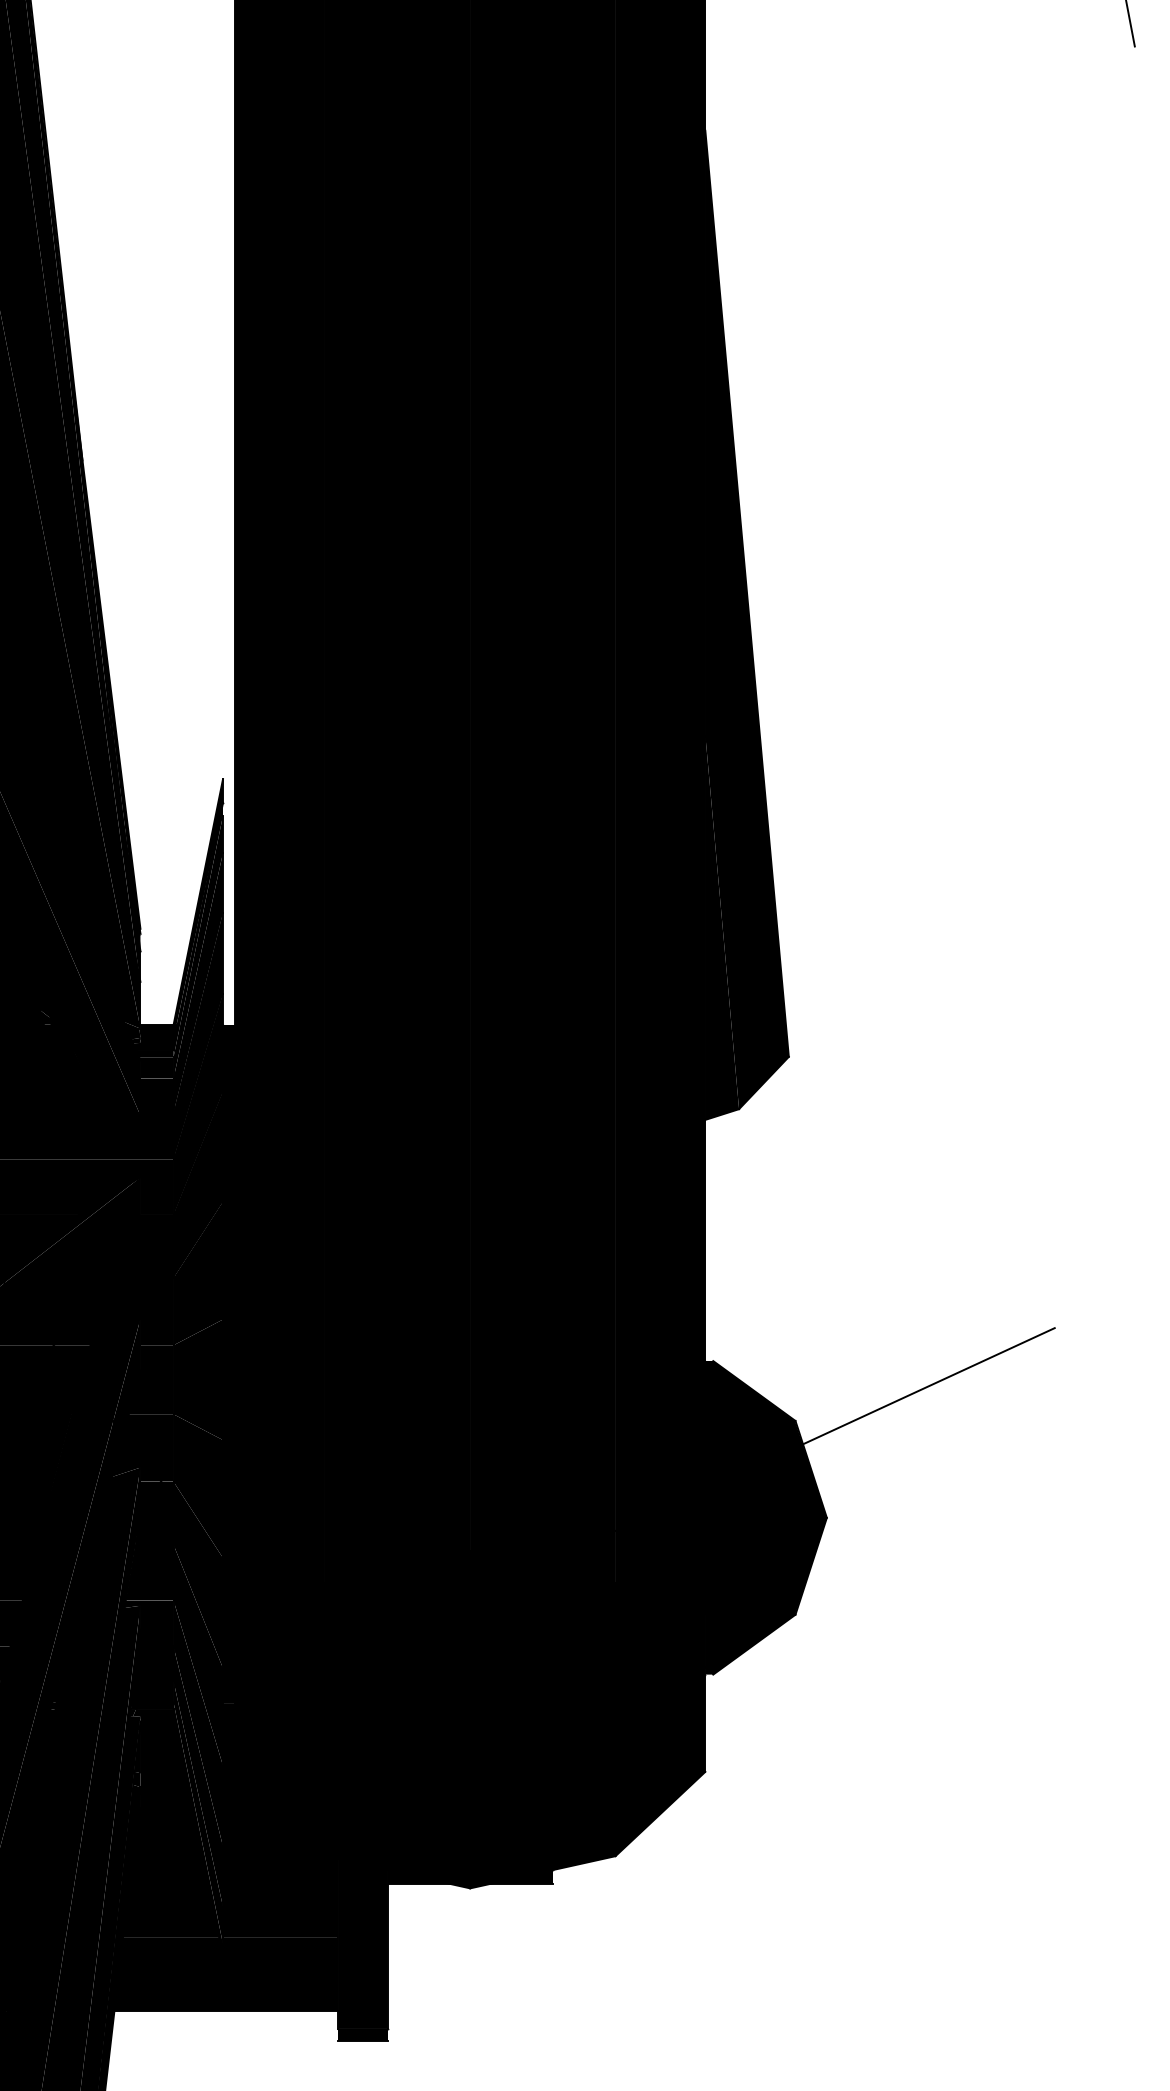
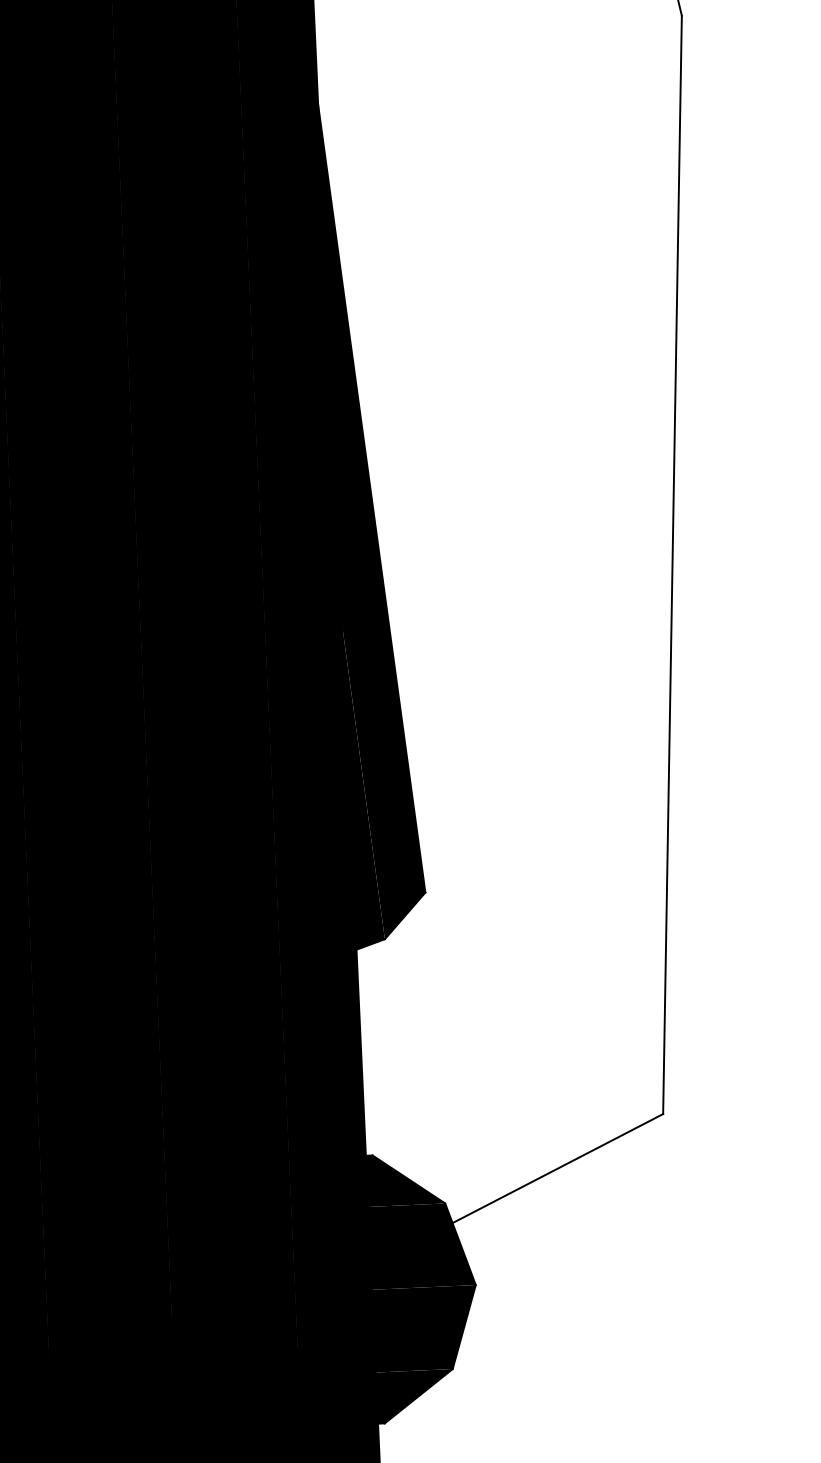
line: (1094, 687) -> (672, 565), added

